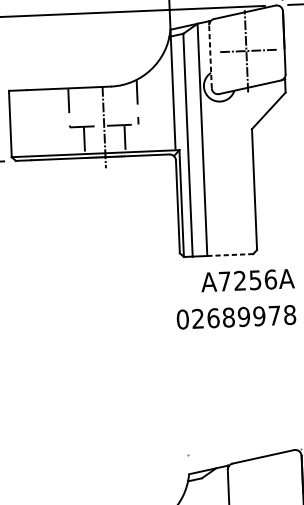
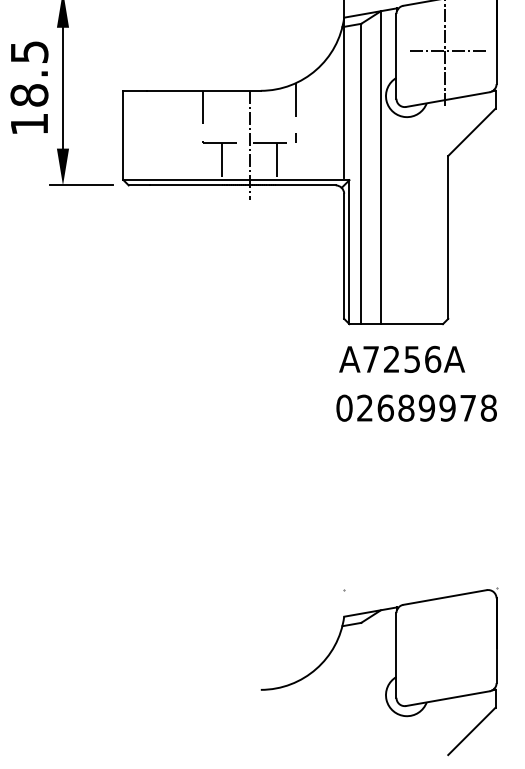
line: (210, 56) -> (396, 55), dashed -> solid
line: (229, 255) -> (411, 324), dashed -> solid
text: (248, 279) -> (402, 358), moved

